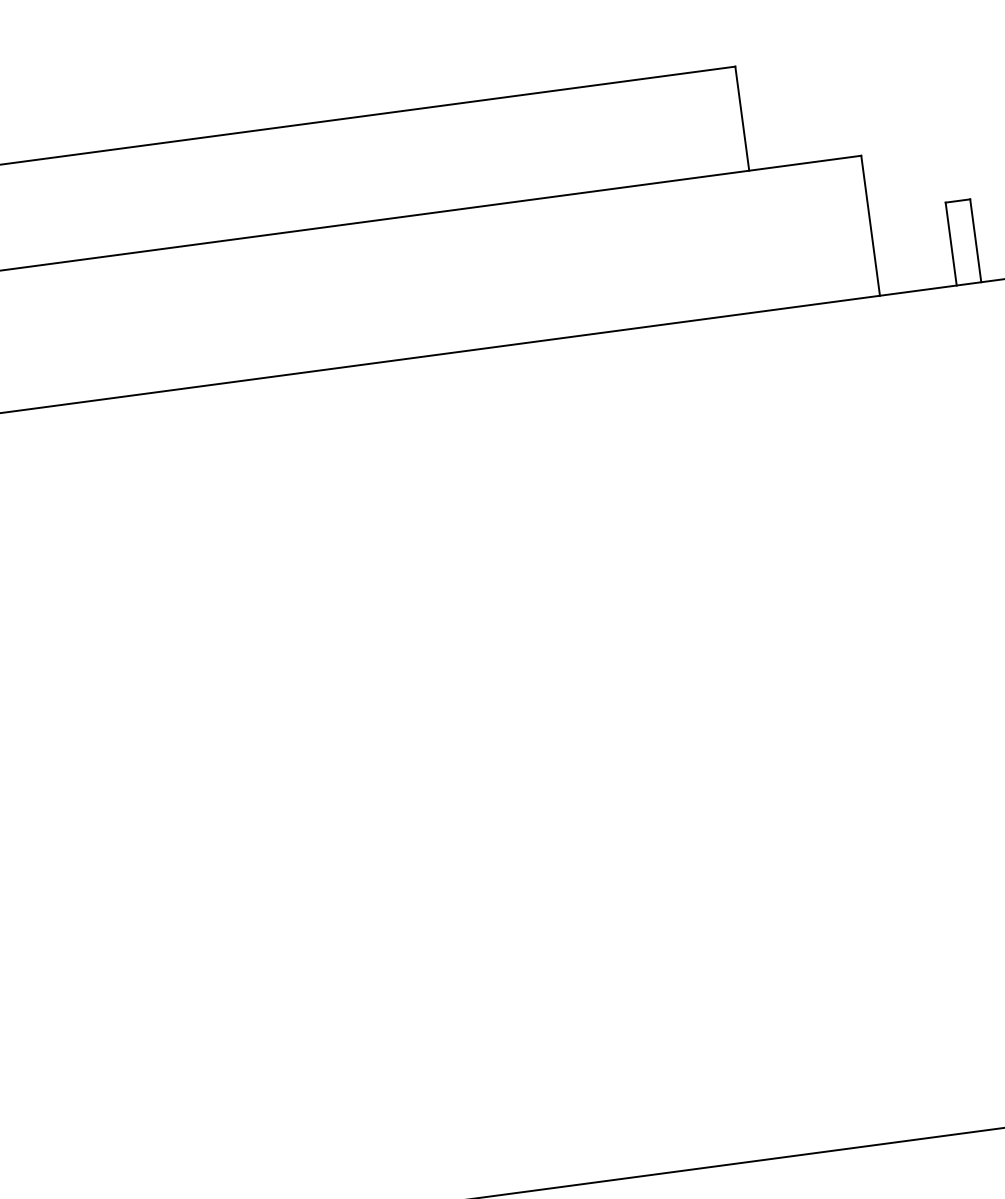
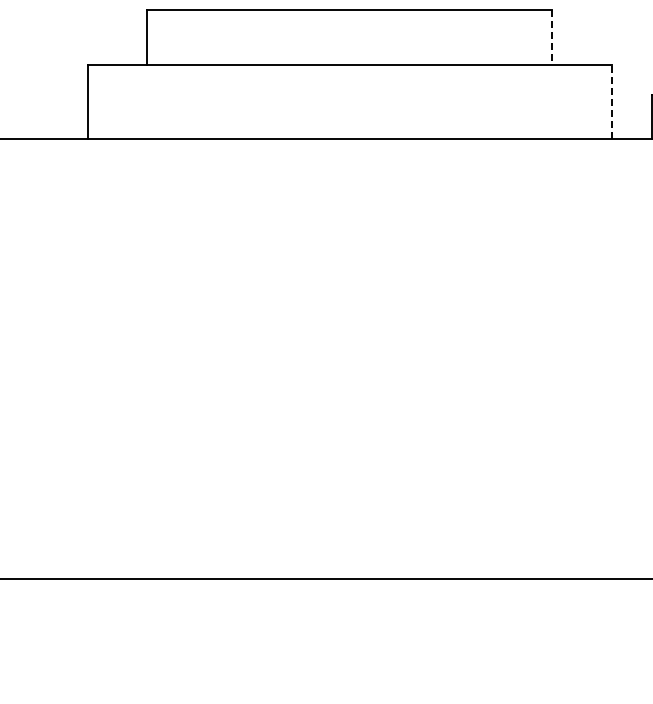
line: (742, 120) -> (552, 38), solid -> dashed
line: (870, 226) -> (611, 102), solid -> dashed

